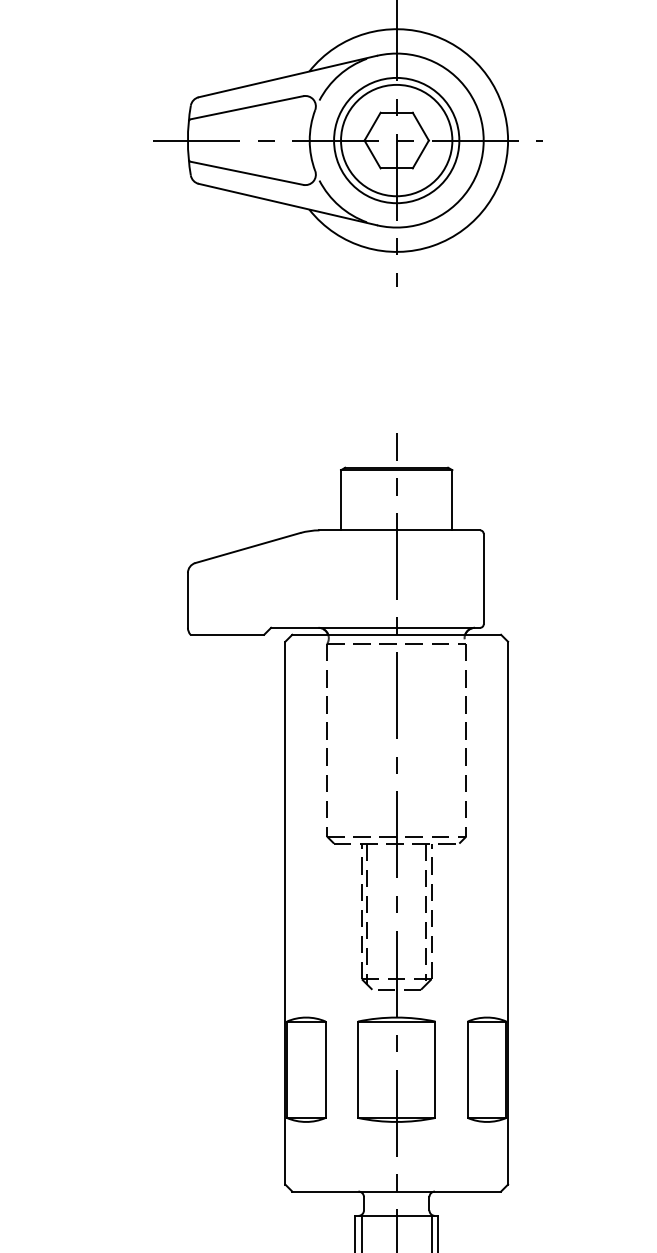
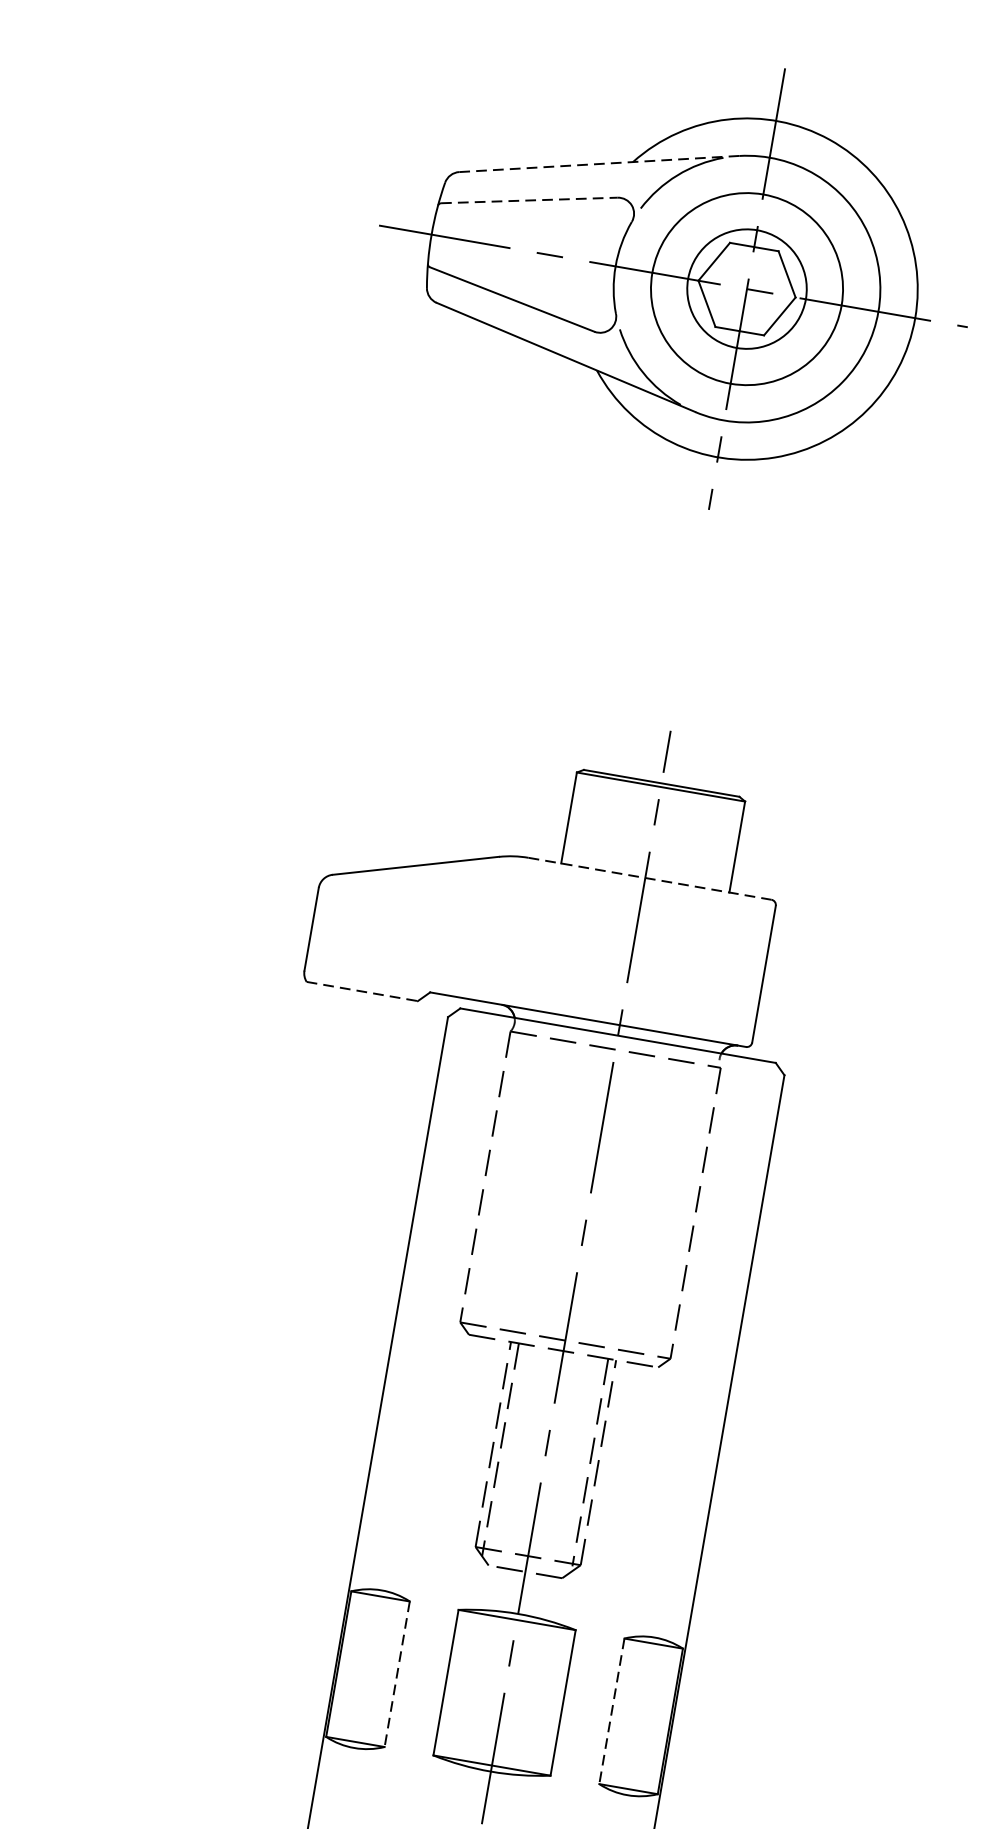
line: (287, 76) -> (598, 163), solid -> dashed
line: (246, 107) -> (528, 199), solid -> dashed
circle: (396, 140) -> (746, 288), size x0.7
line: (400, 530) -> (651, 879), solid -> dashed
line: (227, 634) -> (362, 991), solid -> dashed
line: (325, 1070) -> (396, 1675), solid -> dashed
line: (467, 1070) -> (611, 1712), solid -> dashed

